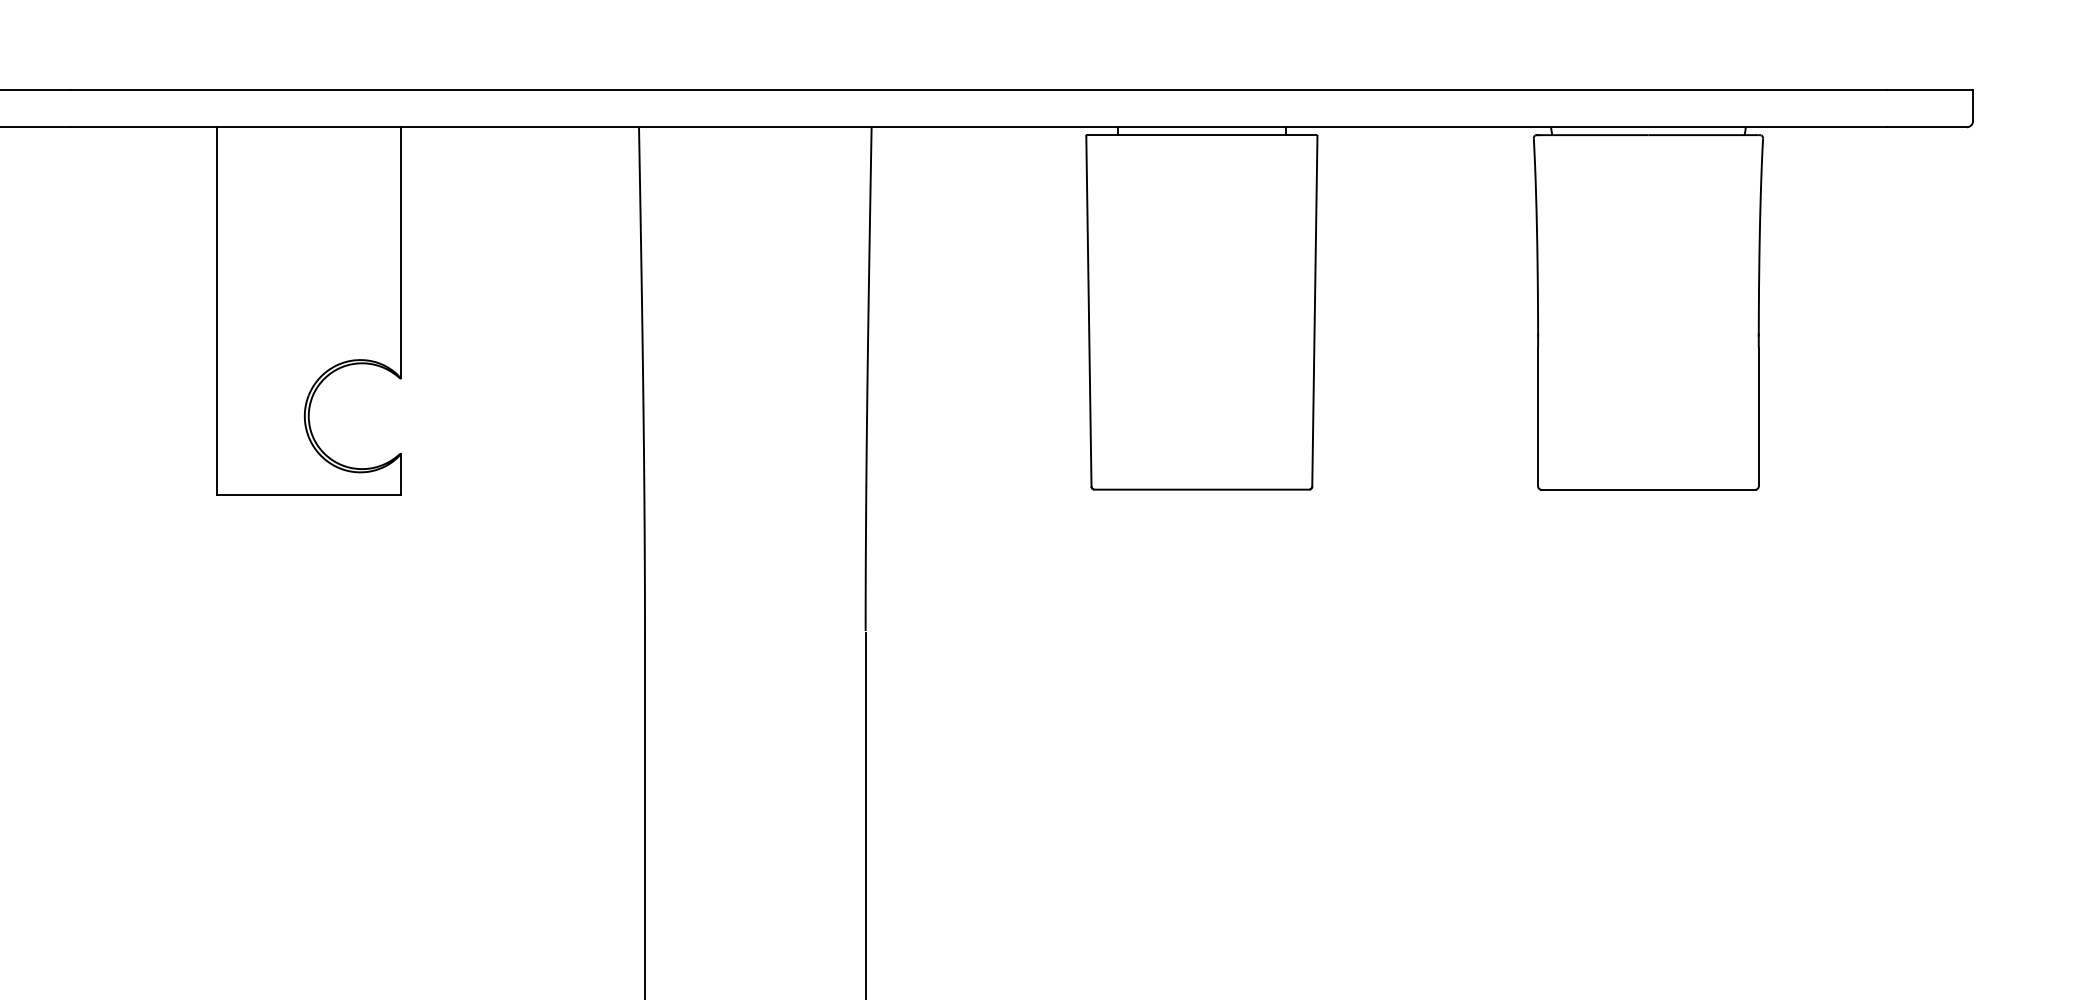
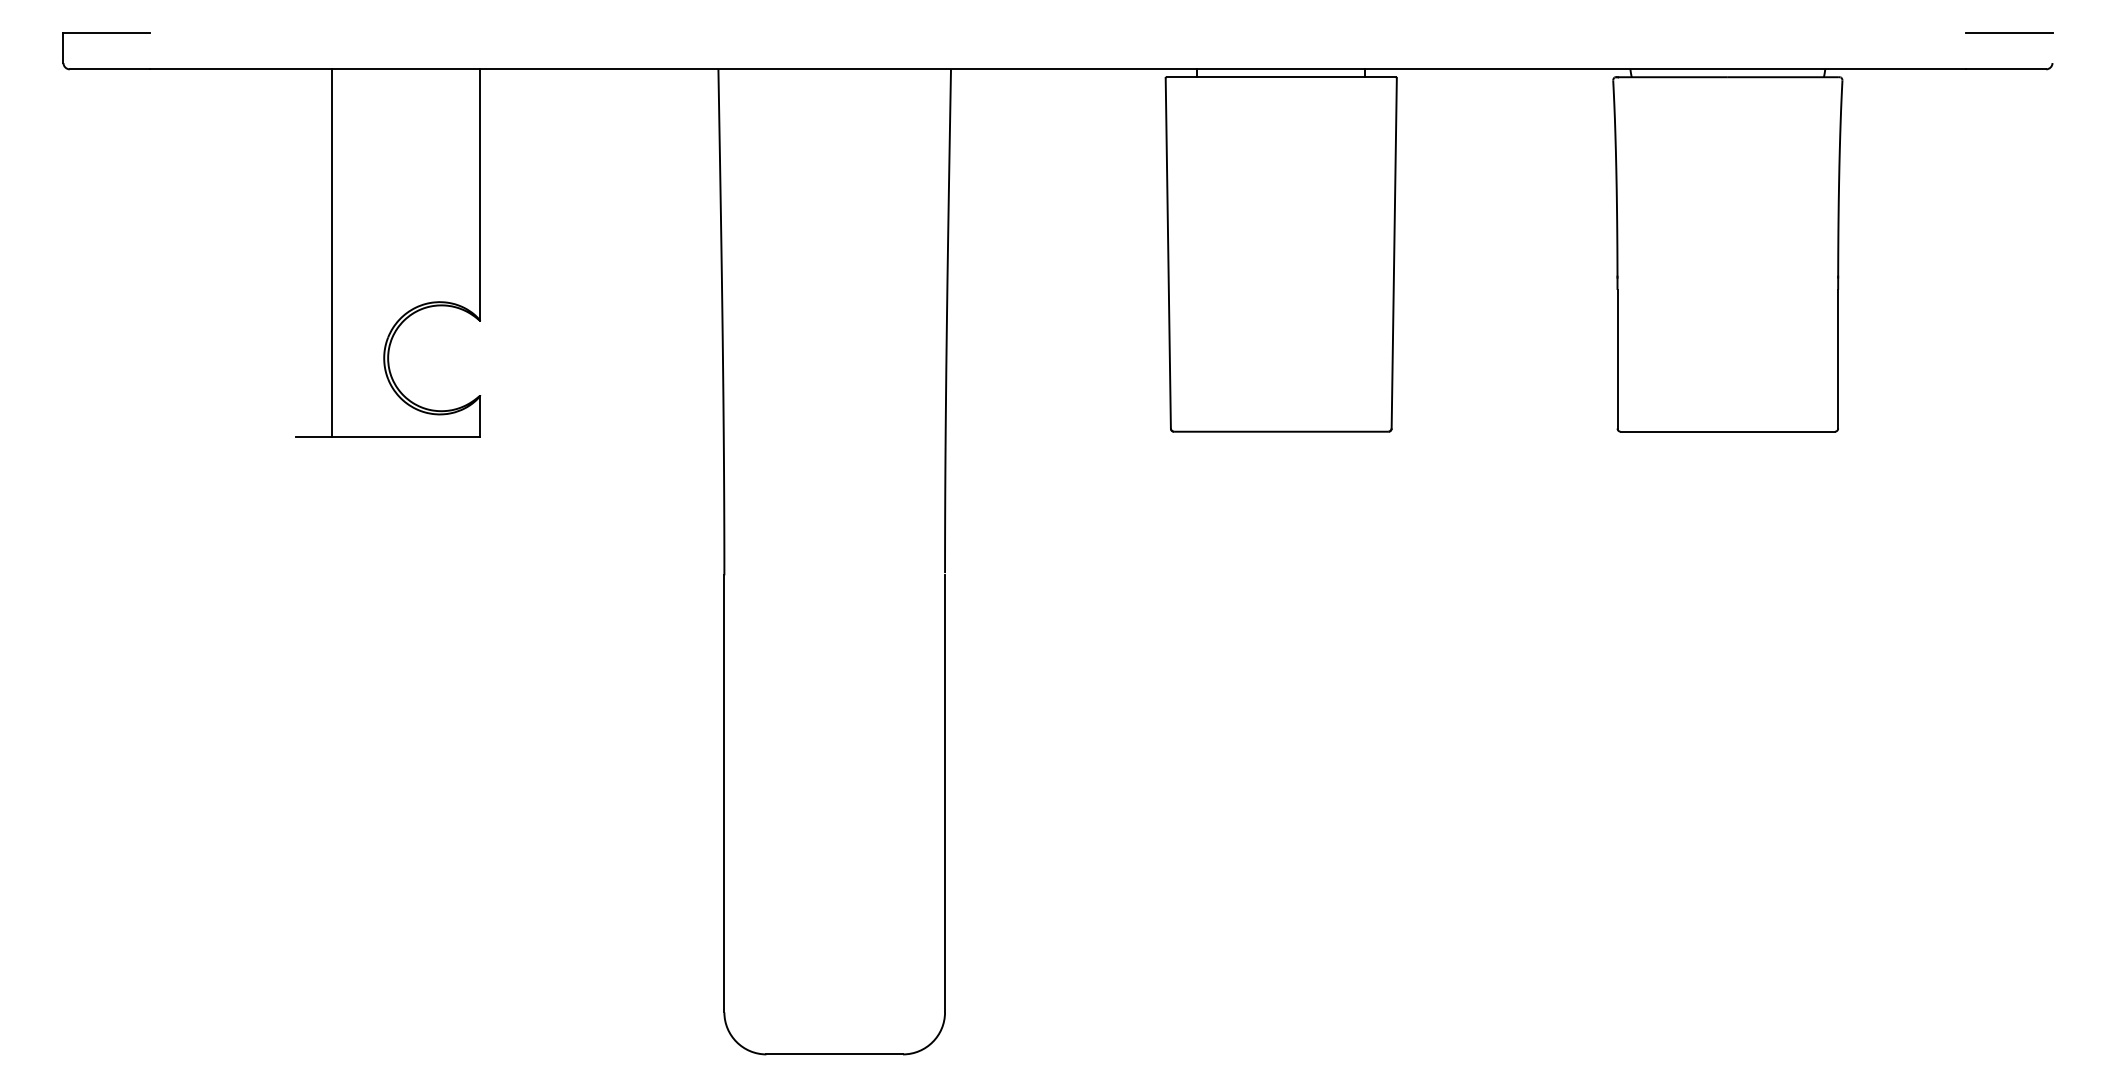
line: (978, 90) -> (1057, 32), removed
line: (1973, 105) -> (2052, 47), removed
line: (217, 311) -> (332, 253), moved

